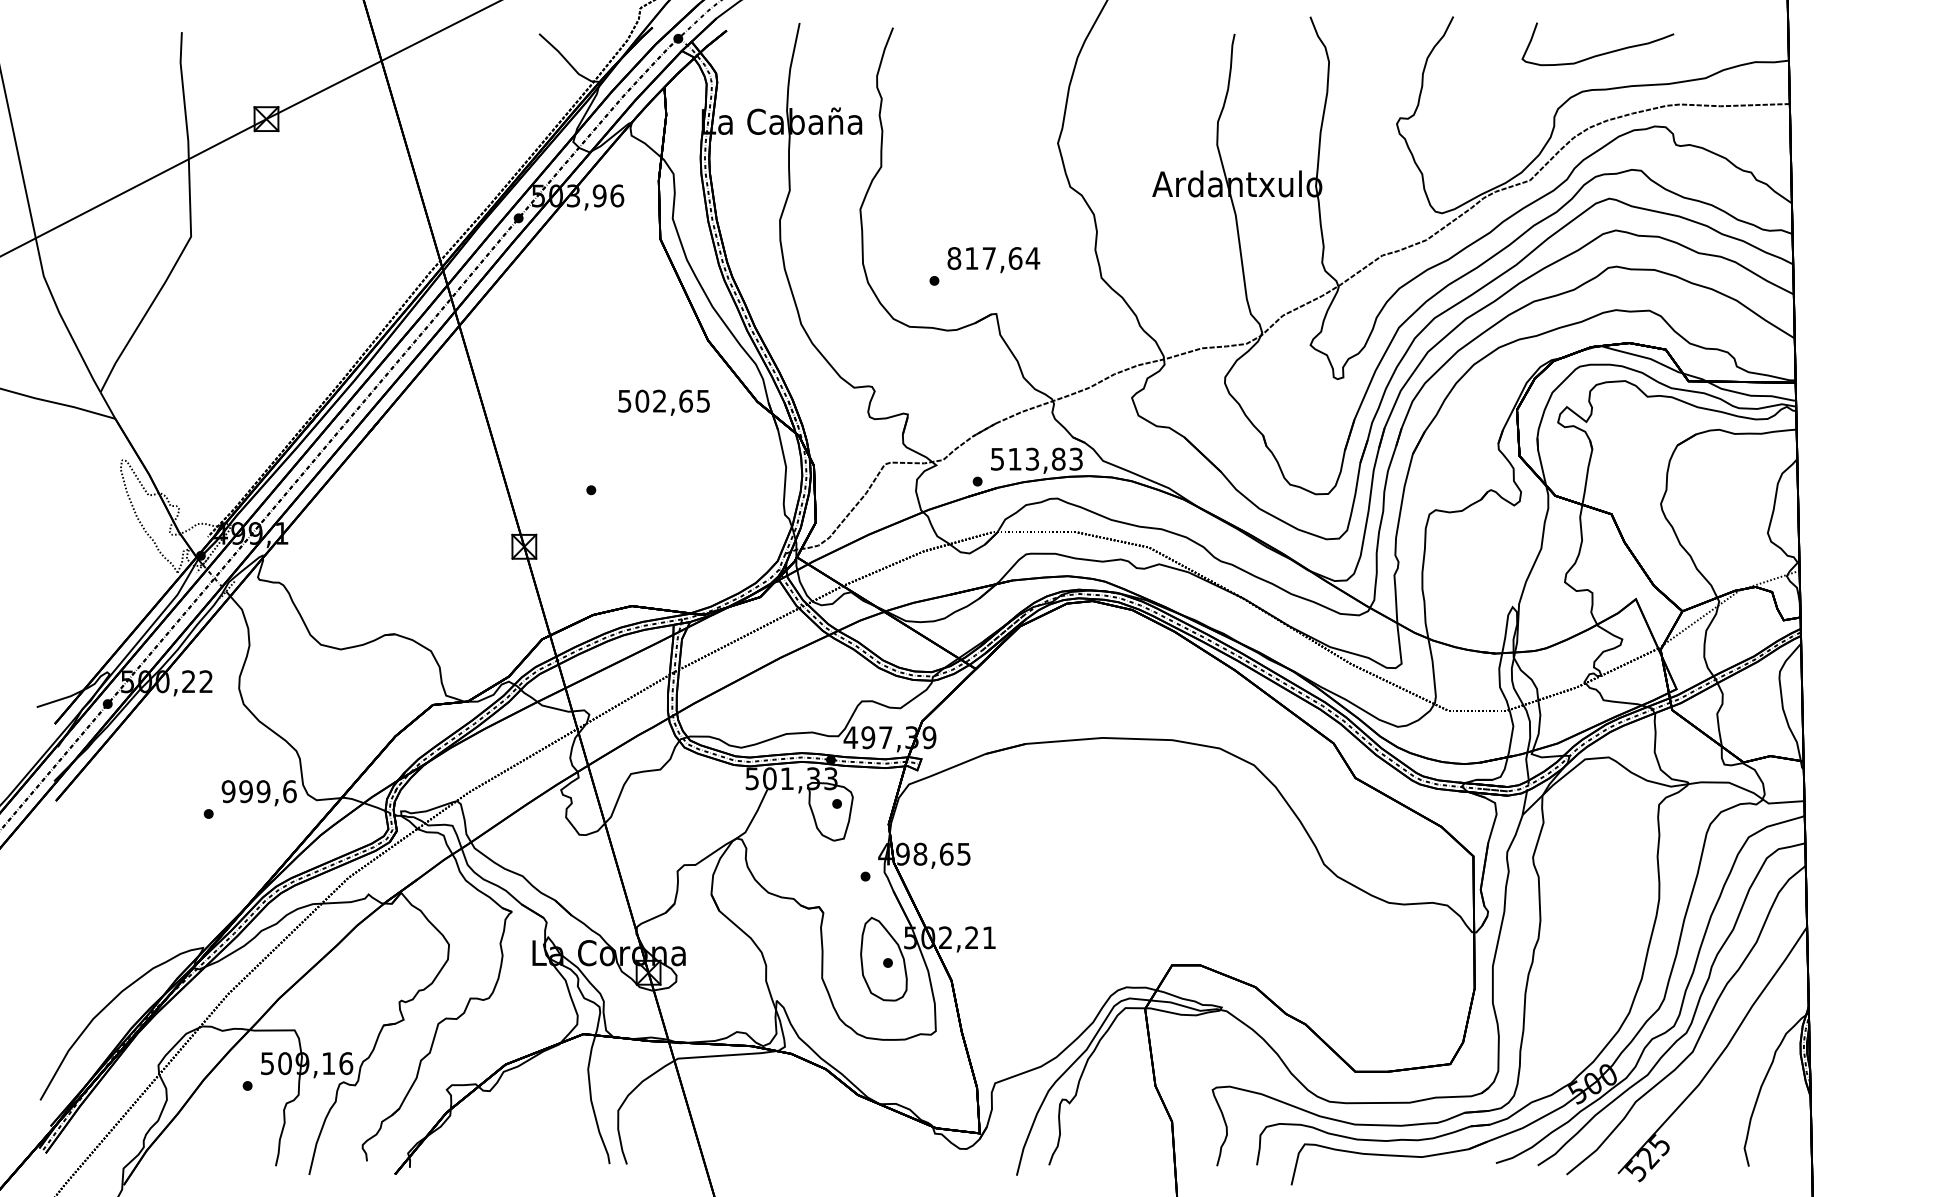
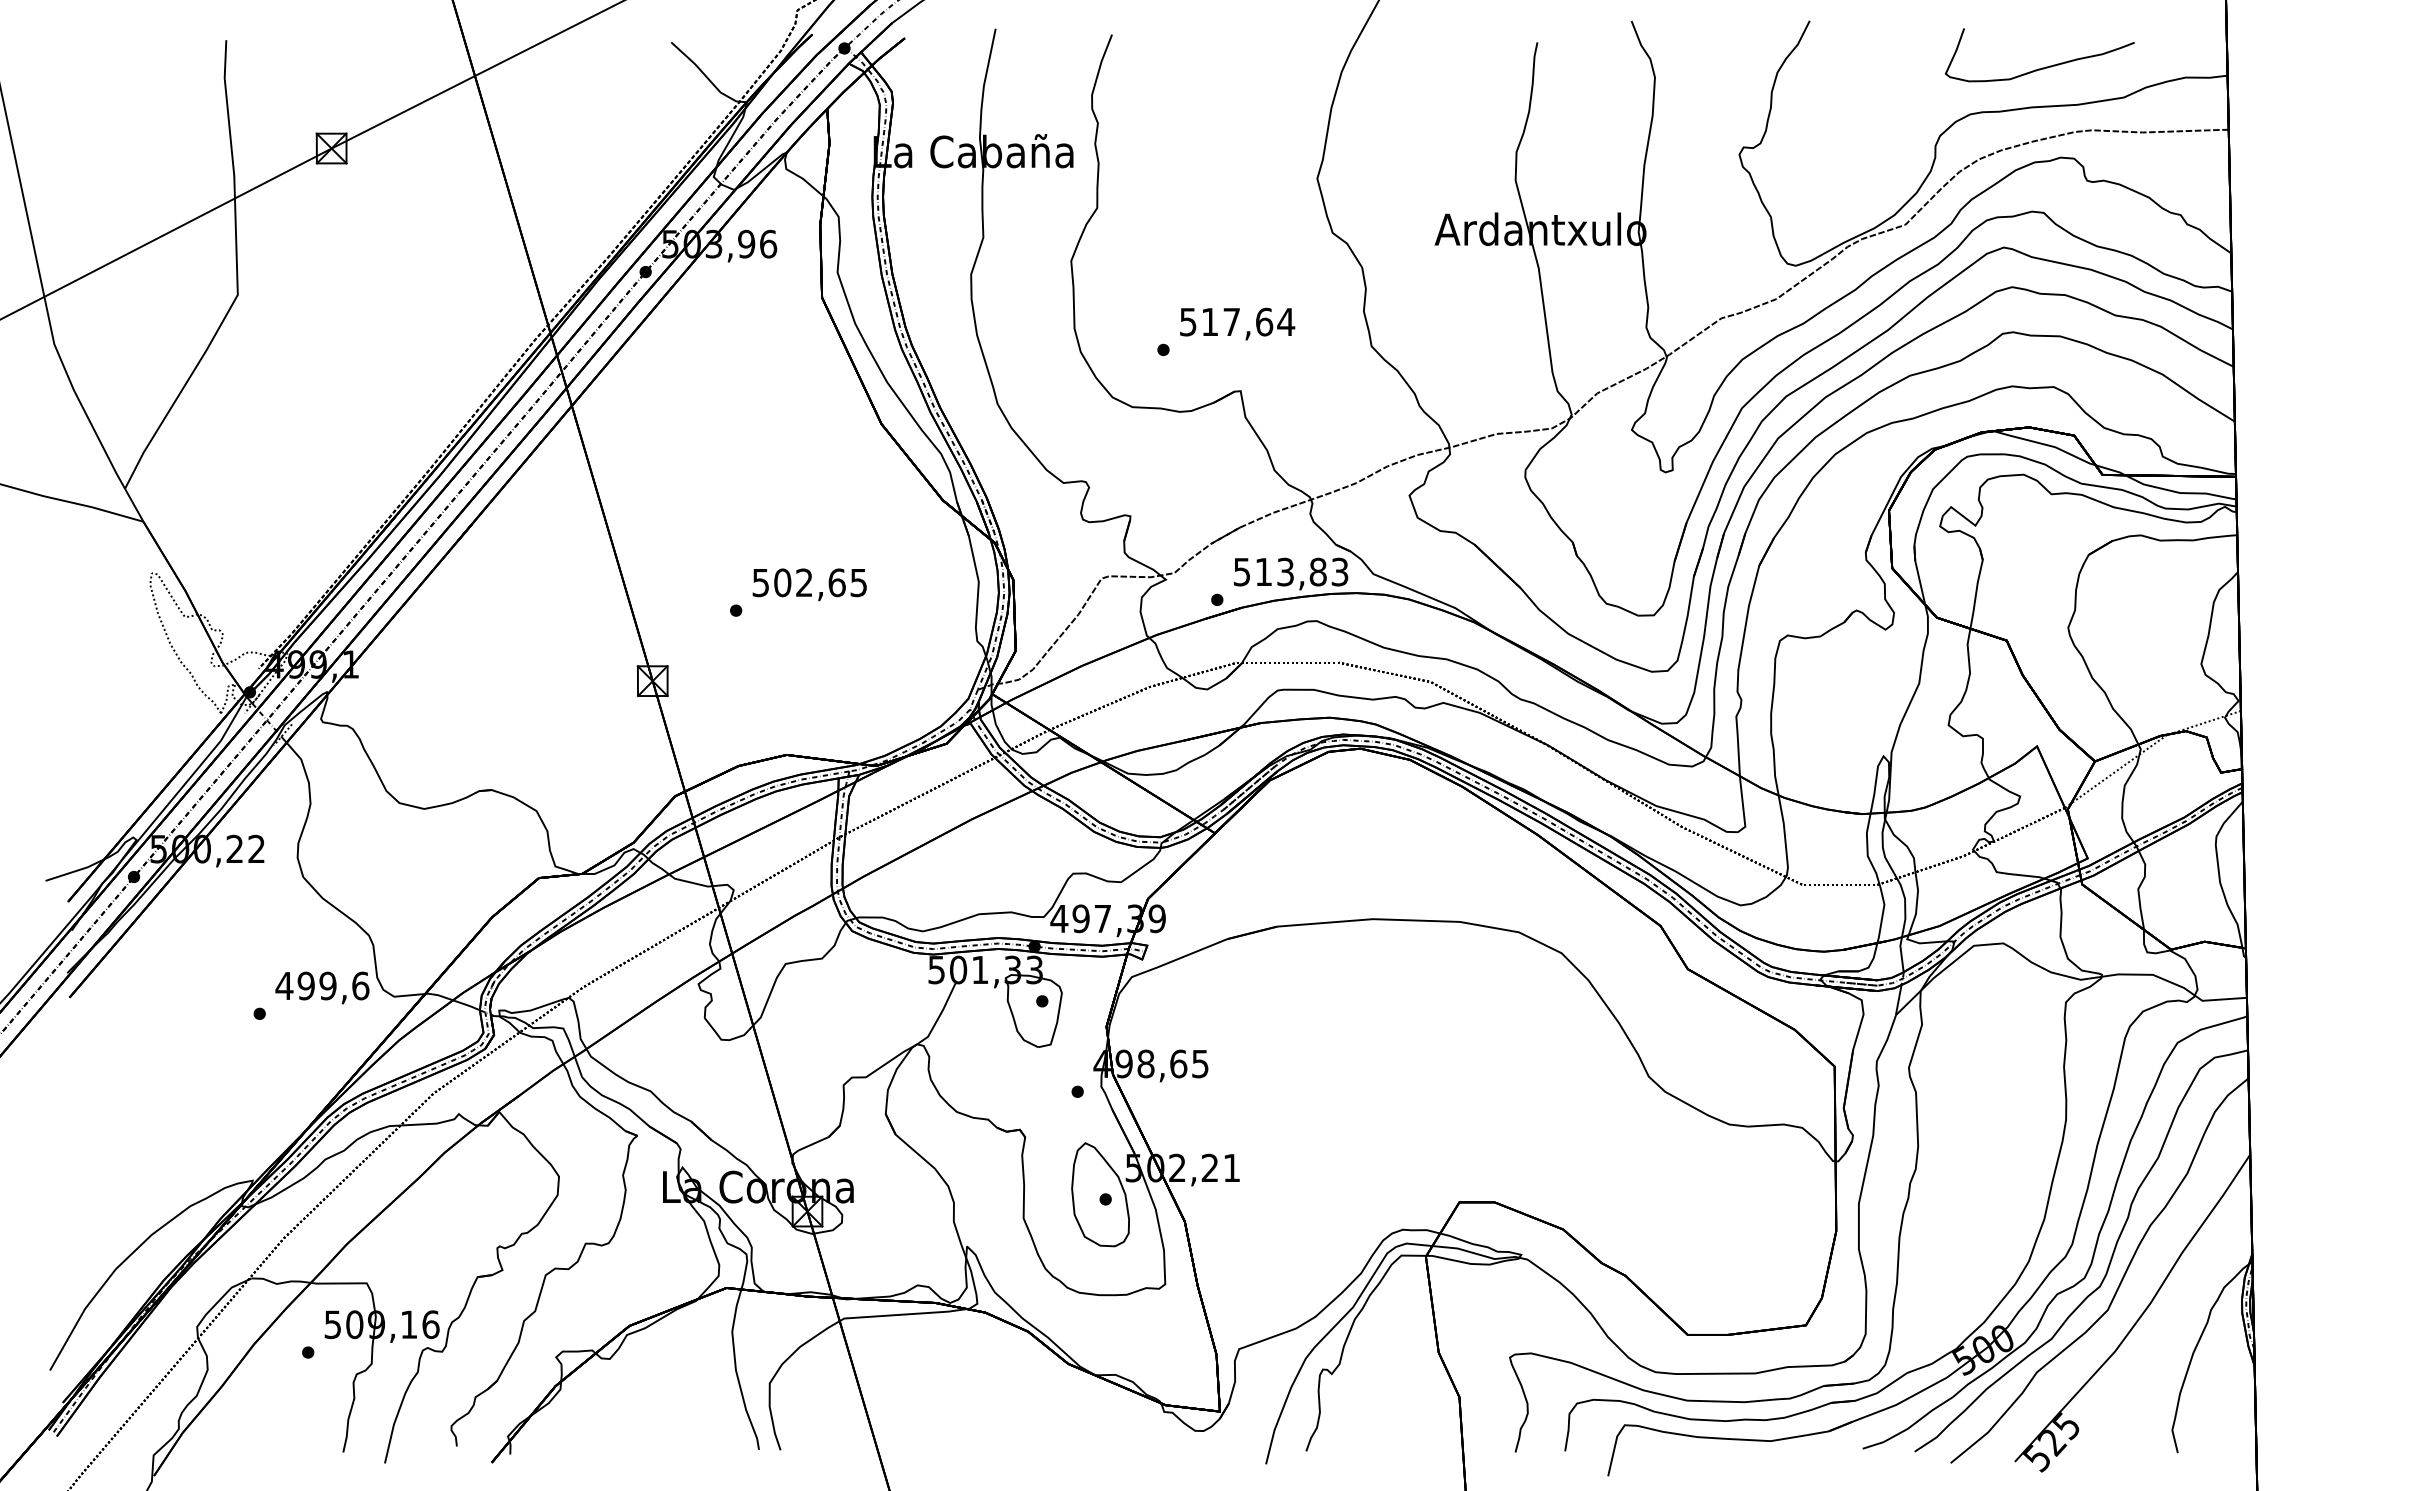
curve: (1600, 54) -> (2042, 67), moved
text: (953, 258) -> (1187, 321), 817,64 -> 517,64
text: (663, 402) -> (809, 584), moved
text: (228, 791) -> (284, 985), 999,6 -> 499,6

